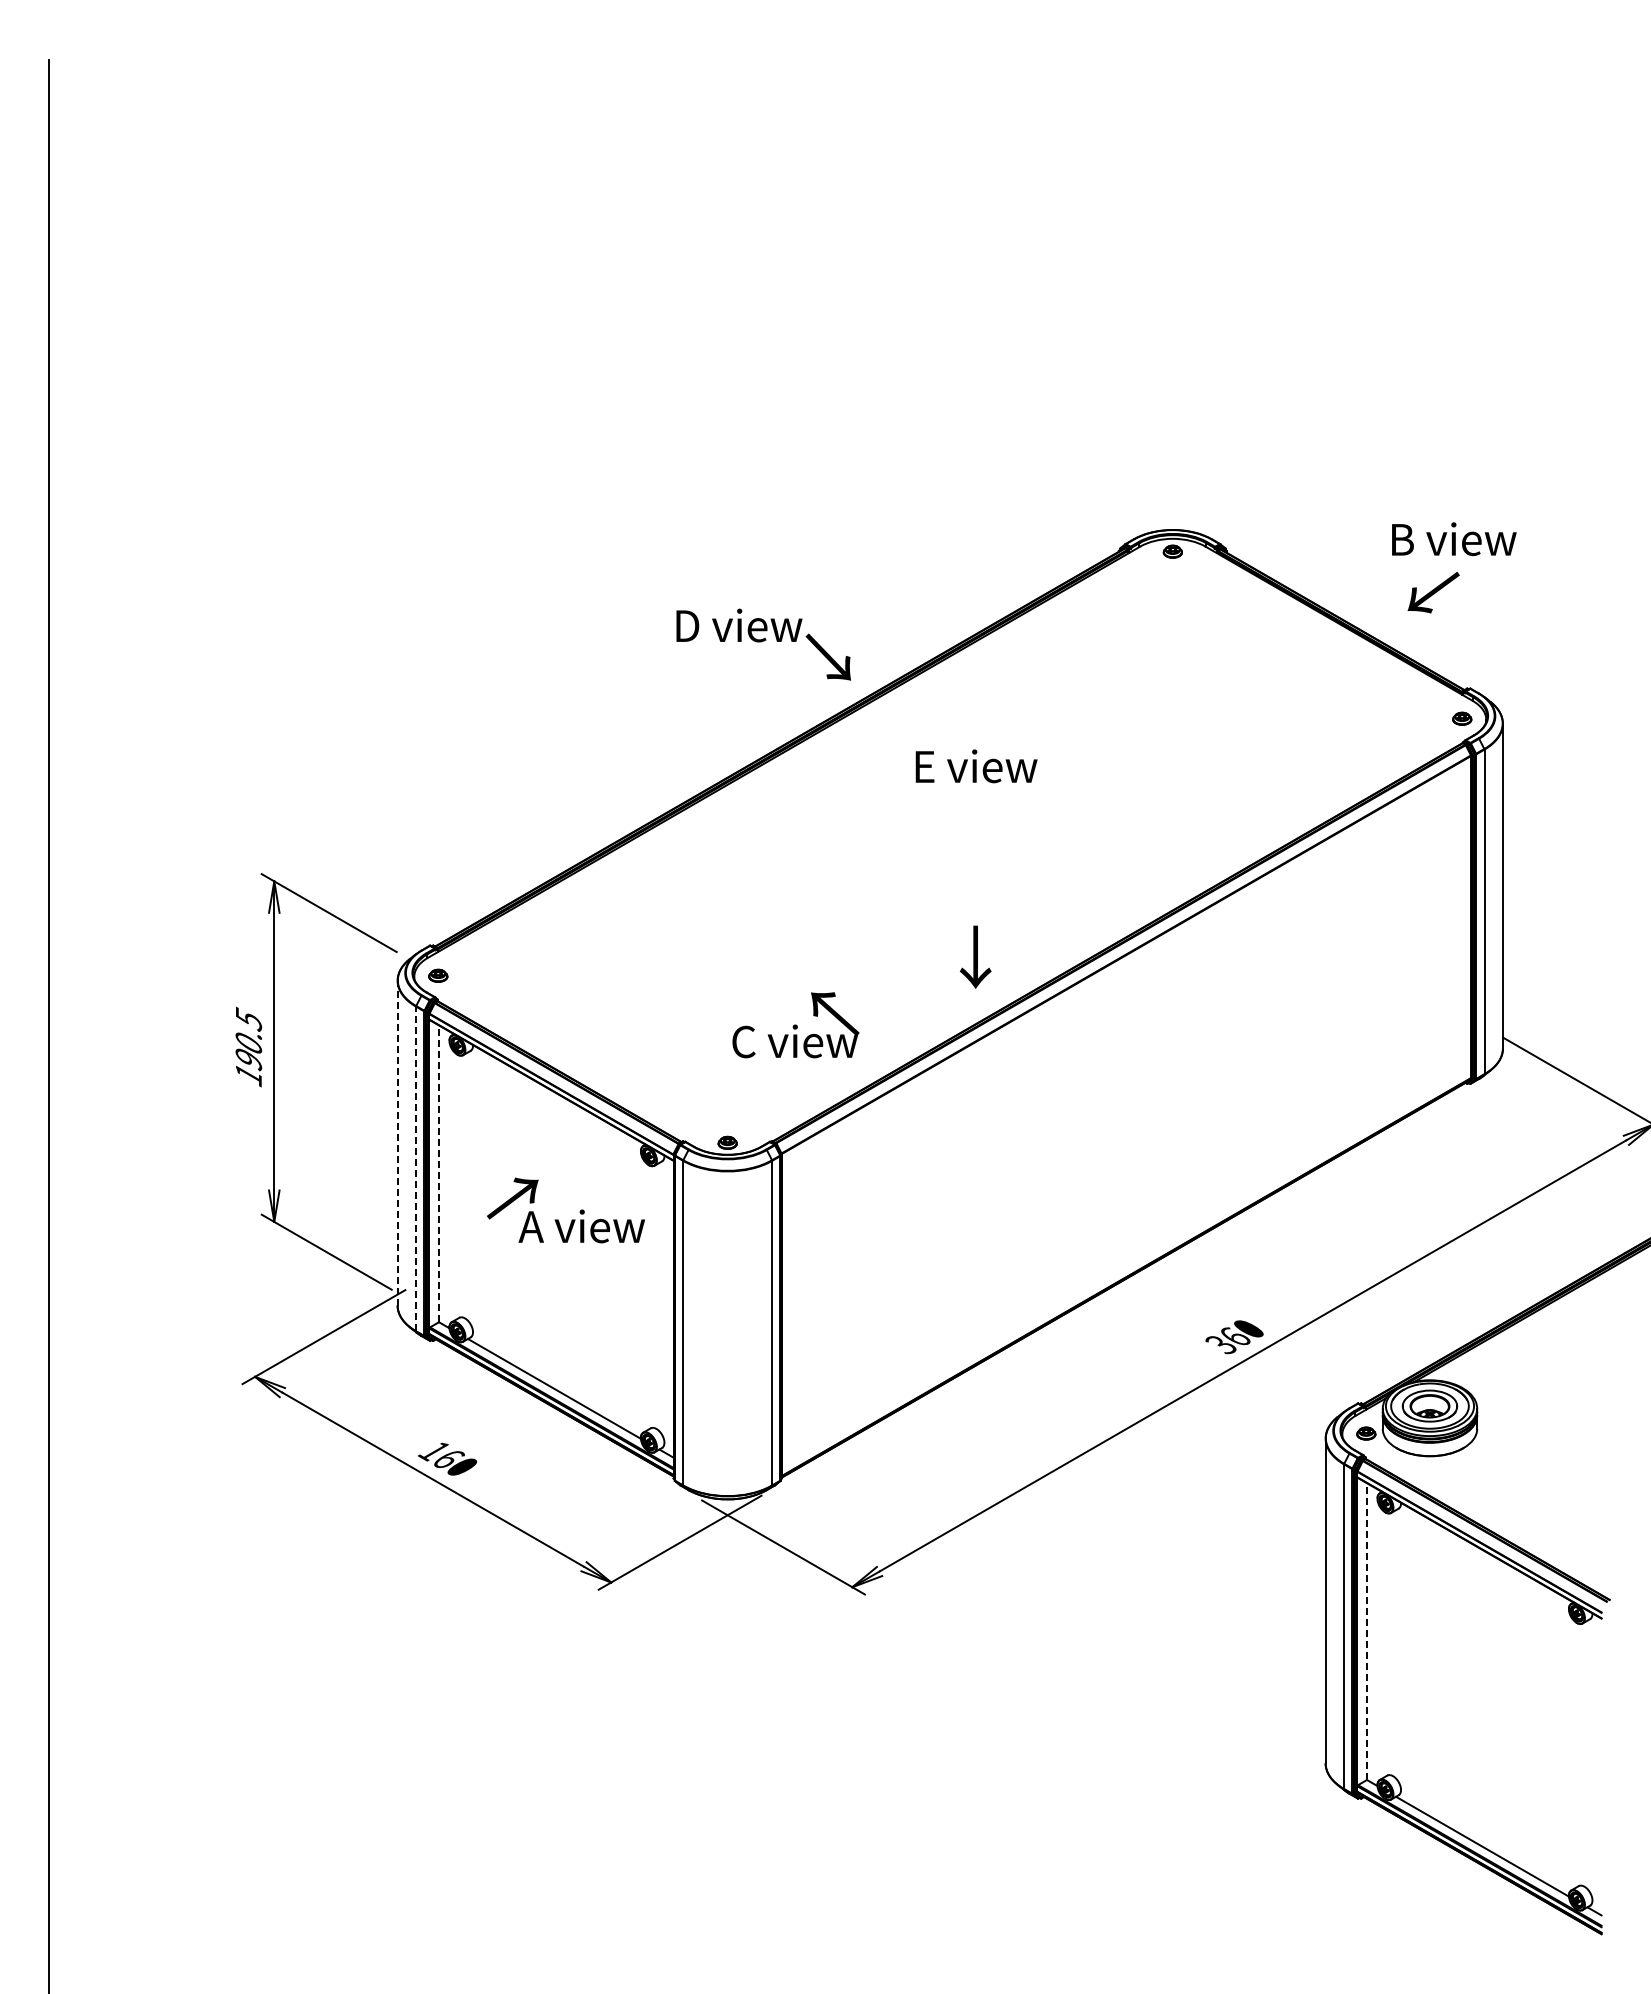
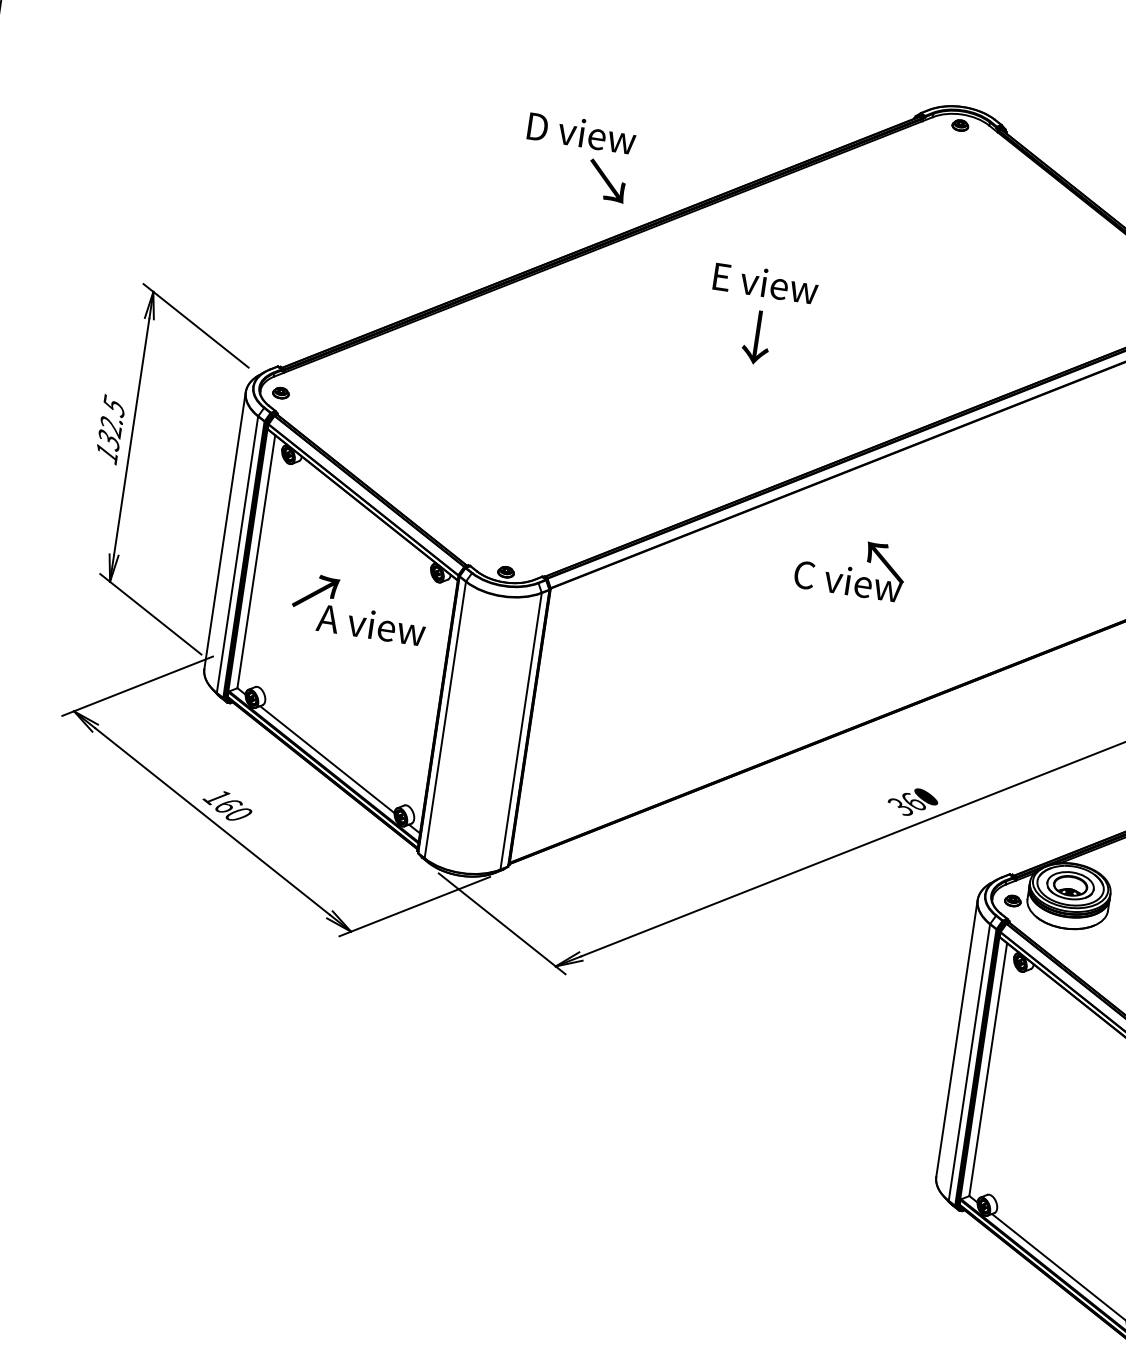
text: (827, 656) -> (606, 180), moved
text: (975, 956) -> (757, 336), moved
text: (795, 1025) -> (850, 567), moved
text: (248, 1051) -> (109, 433), 190.5 -> 132.5
line: (397, 1142) -> (225, 529), dashed -> solid
line: (416, 1168) -> (237, 554), dashed -> solid
line: (438, 1173) -> (256, 561), dashed -> solid
line: (1366, 1631) -> (987, 1069), dashed -> solid

